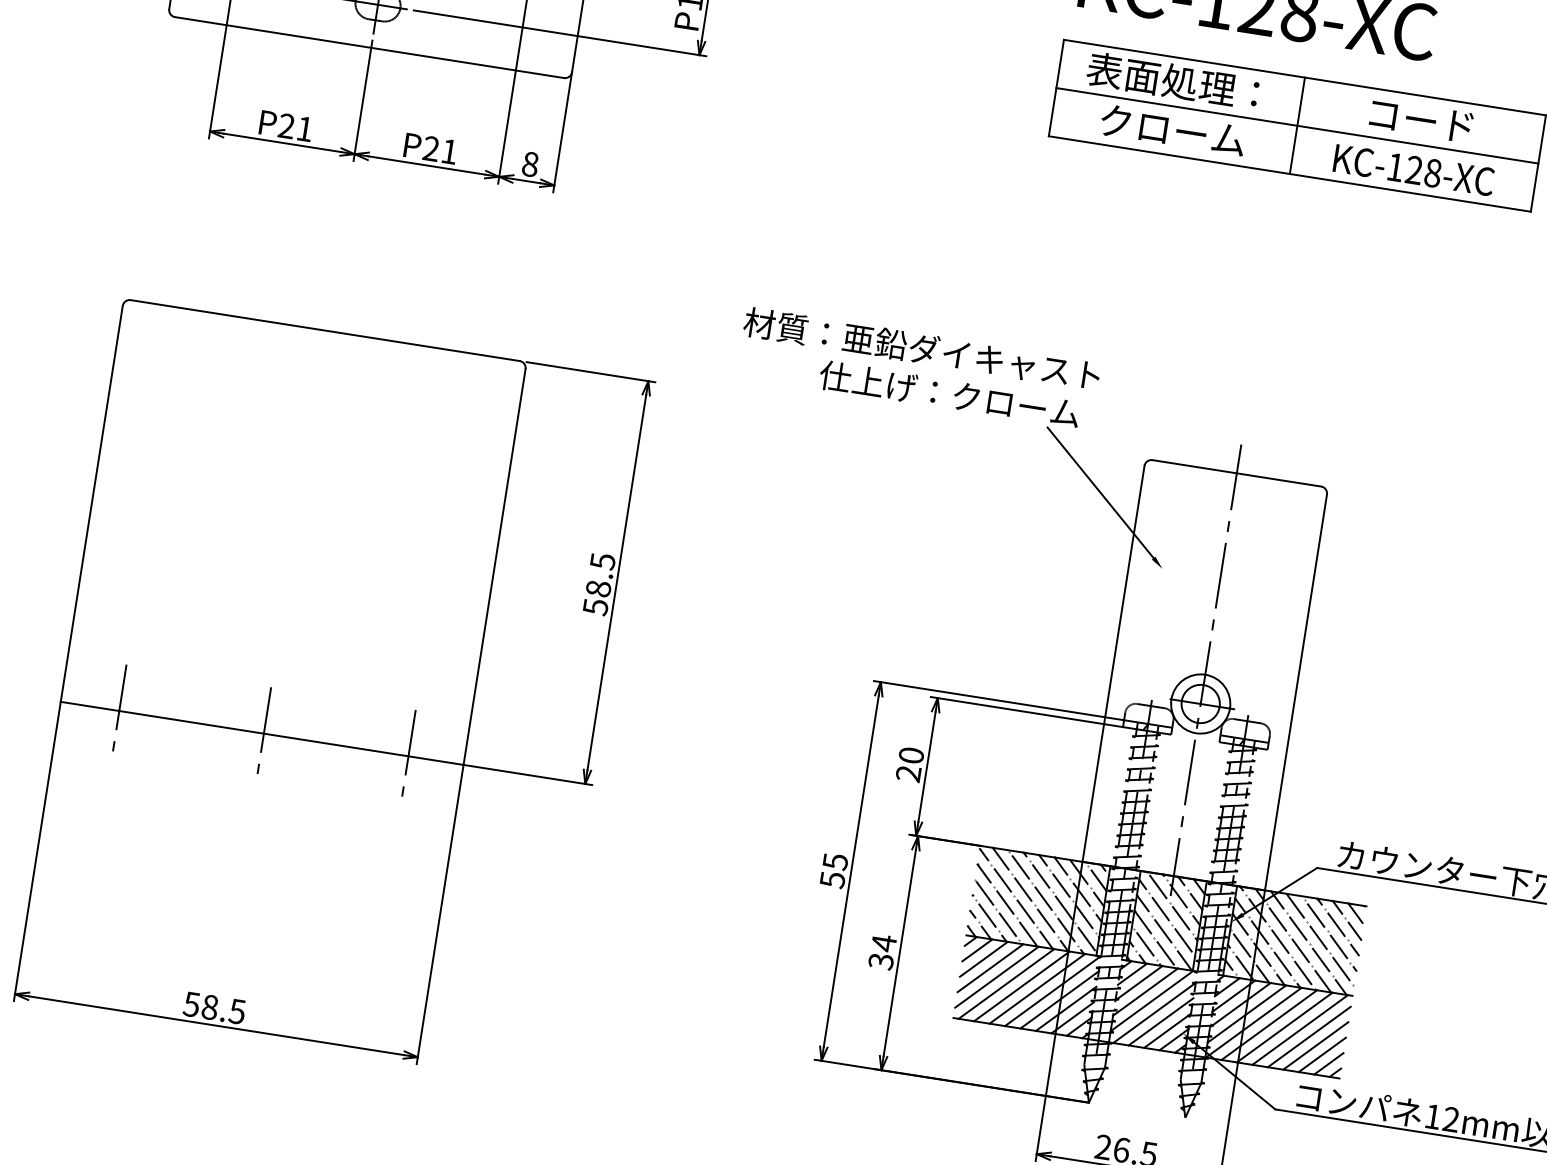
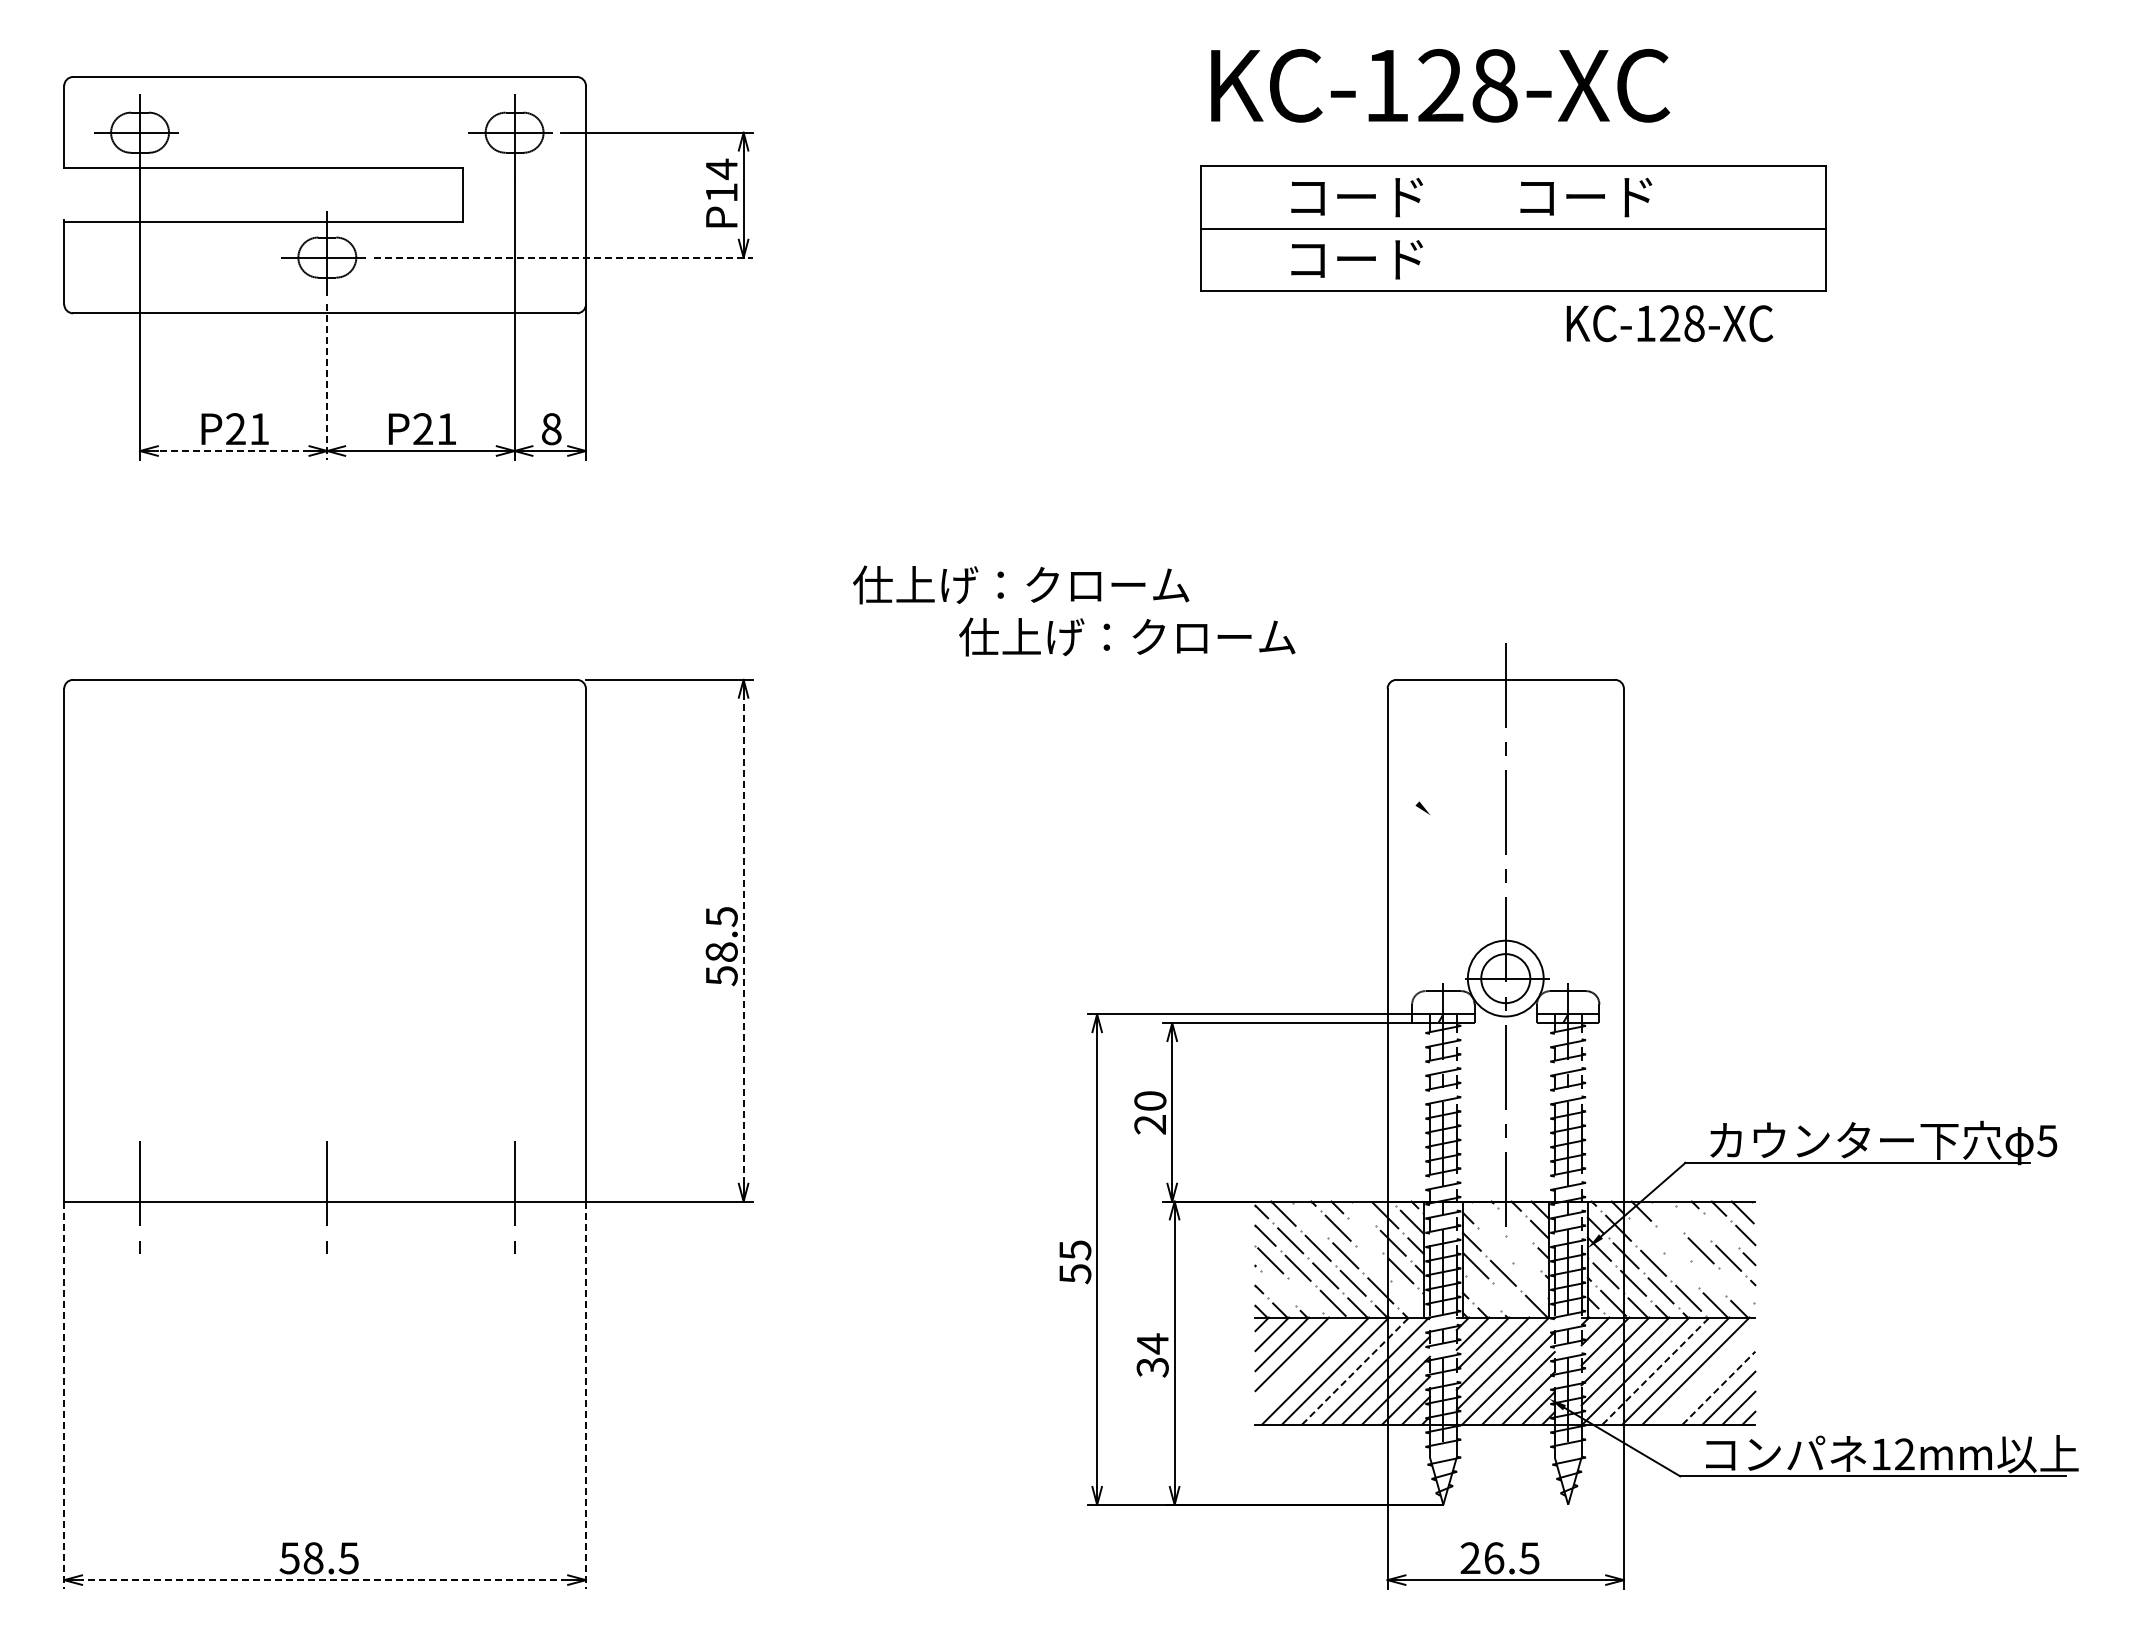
line: (560, 33) -> (563, 257), solid -> dashed
text: (1172, 80) -> (1346, 196), 表面処理： -> コード
line: (363, 100) -> (327, 381), solid -> dashed
text: (1421, 120) -> (1586, 197), moved
line: (1297, 125) -> (1513, 228), removed
text: (1173, 130) -> (1357, 258), クローム -> コード
line: (282, 143) -> (233, 451), solid -> dashed
text: (1413, 170) -> (1669, 323), moved
text: (922, 348) -> (1083, 584), 材質：亜鉛ダイキャスト -> 仕上げ：クローム
line: (1100, 492) -> (1337, 731), removed
line: (616, 582) -> (743, 940), solid -> dashed
line: (37, 851) -> (64, 1395), solid -> dashed
line: (1060, 865) -> (1360, 1210), removed
line: (1020, 867) -> (1310, 1220), removed
line: (1061, 885) -> (1365, 1235), removed
line: (1157, 886) -> (1487, 1217), removed
line: (1178, 895) -> (1515, 1225), removed
line: (1295, 906) -> (1665, 1215), removed
line: (1063, 907) -> (1372, 1262), removed
line: (1160, 908) -> (1495, 1245), removed
line: (439, 914) -> (585, 1395), solid -> dashed
line: (987, 914) -> (1277, 1287), removed
line: (1316, 914) -> (1693, 1222), removed
line: (1180, 917) -> (1522, 1252), removed
line: (1277, 919) -> (1645, 1235), removed
line: (1007, 924) -> (1305, 1295), removed
line: (1336, 924) -> (1720, 1230), removed
line: (1298, 928) -> (1673, 1242), removed
line: (1086, 938) -> (1407, 1297), removed
line: (1183, 940) -> (1530, 1280), removed
line: (1144, 943) -> (1482, 1292), removed
line: (1300, 950) -> (1680, 1270), removed
line: (1165, 953) -> (1510, 1300), removed
line: (1321, 959) -> (1708, 1277), removed
line: (1340, 968) -> (1735, 1285), removed
line: (997, 977) -> (1302, 1364), removed
line: (1037, 989) -> (1355, 1371), solid -> dashed
line: (215, 1025) -> (324, 1580), solid -> dashed
line: (1269, 1025) -> (1656, 1371), solid -> dashed
line: (1309, 1036) -> (1708, 1377), removed
line: (1316, 1045) -> (1719, 1387), solid -> dashed

